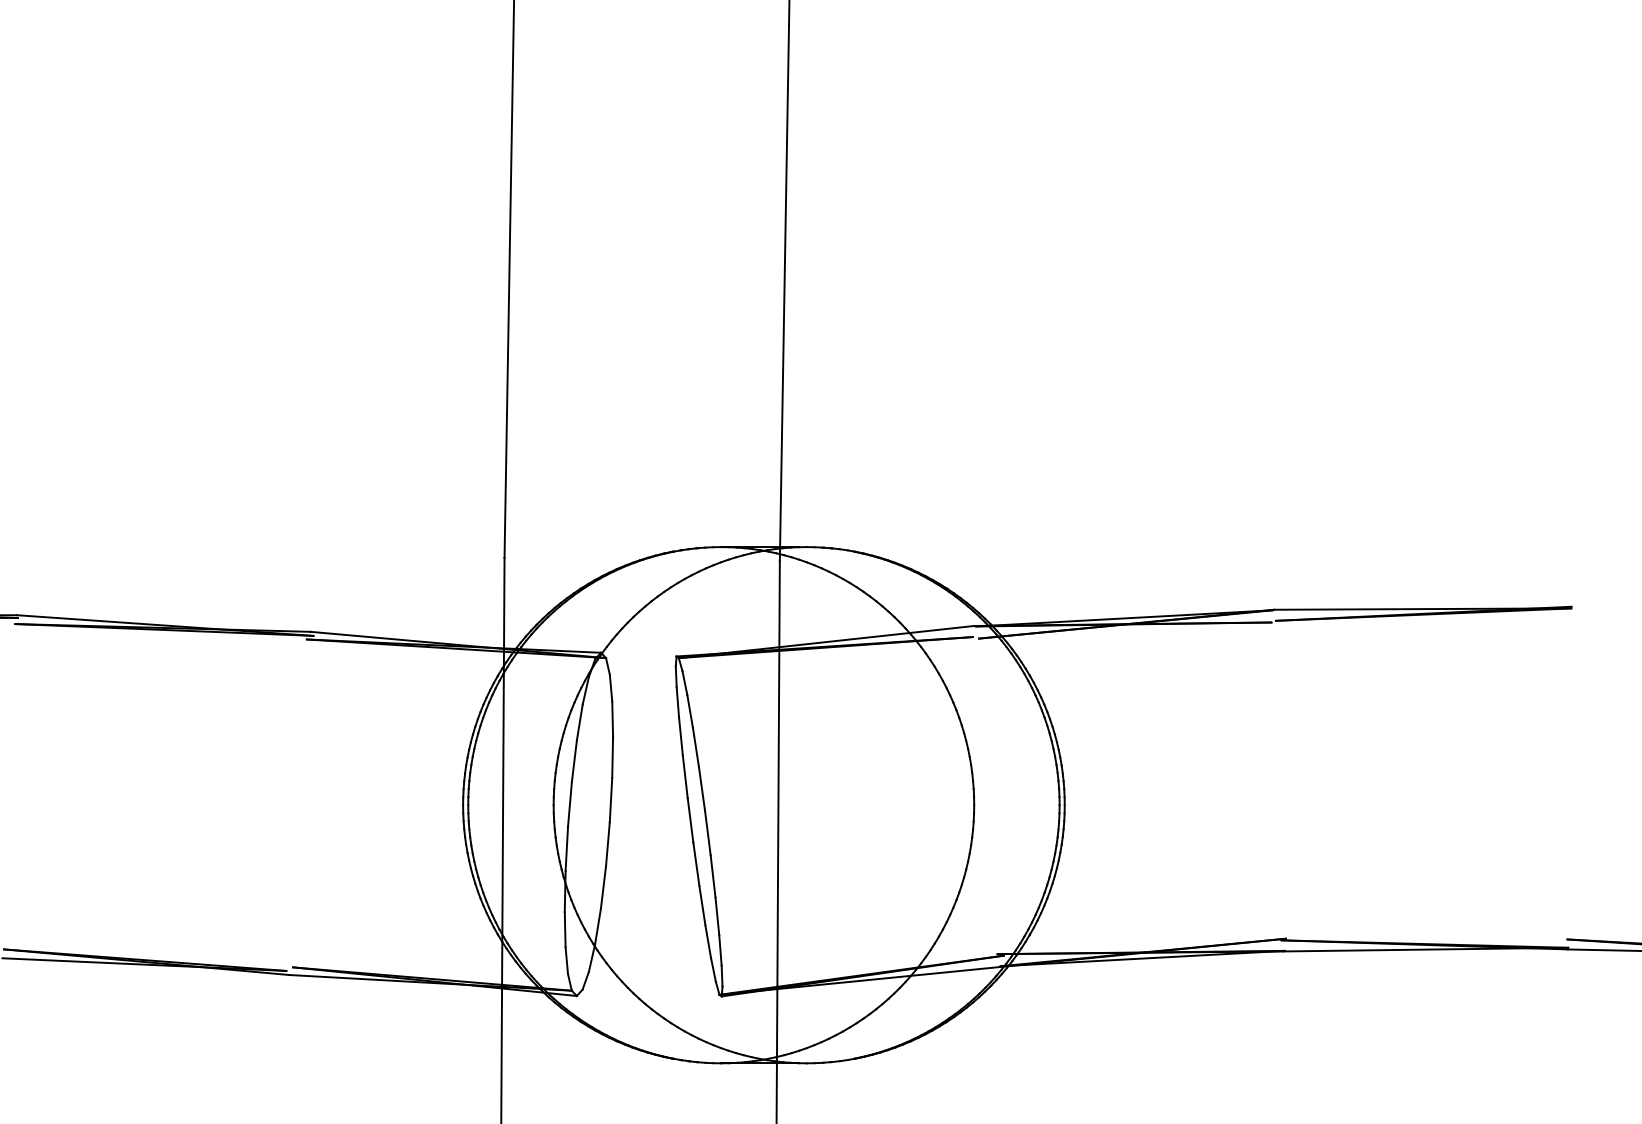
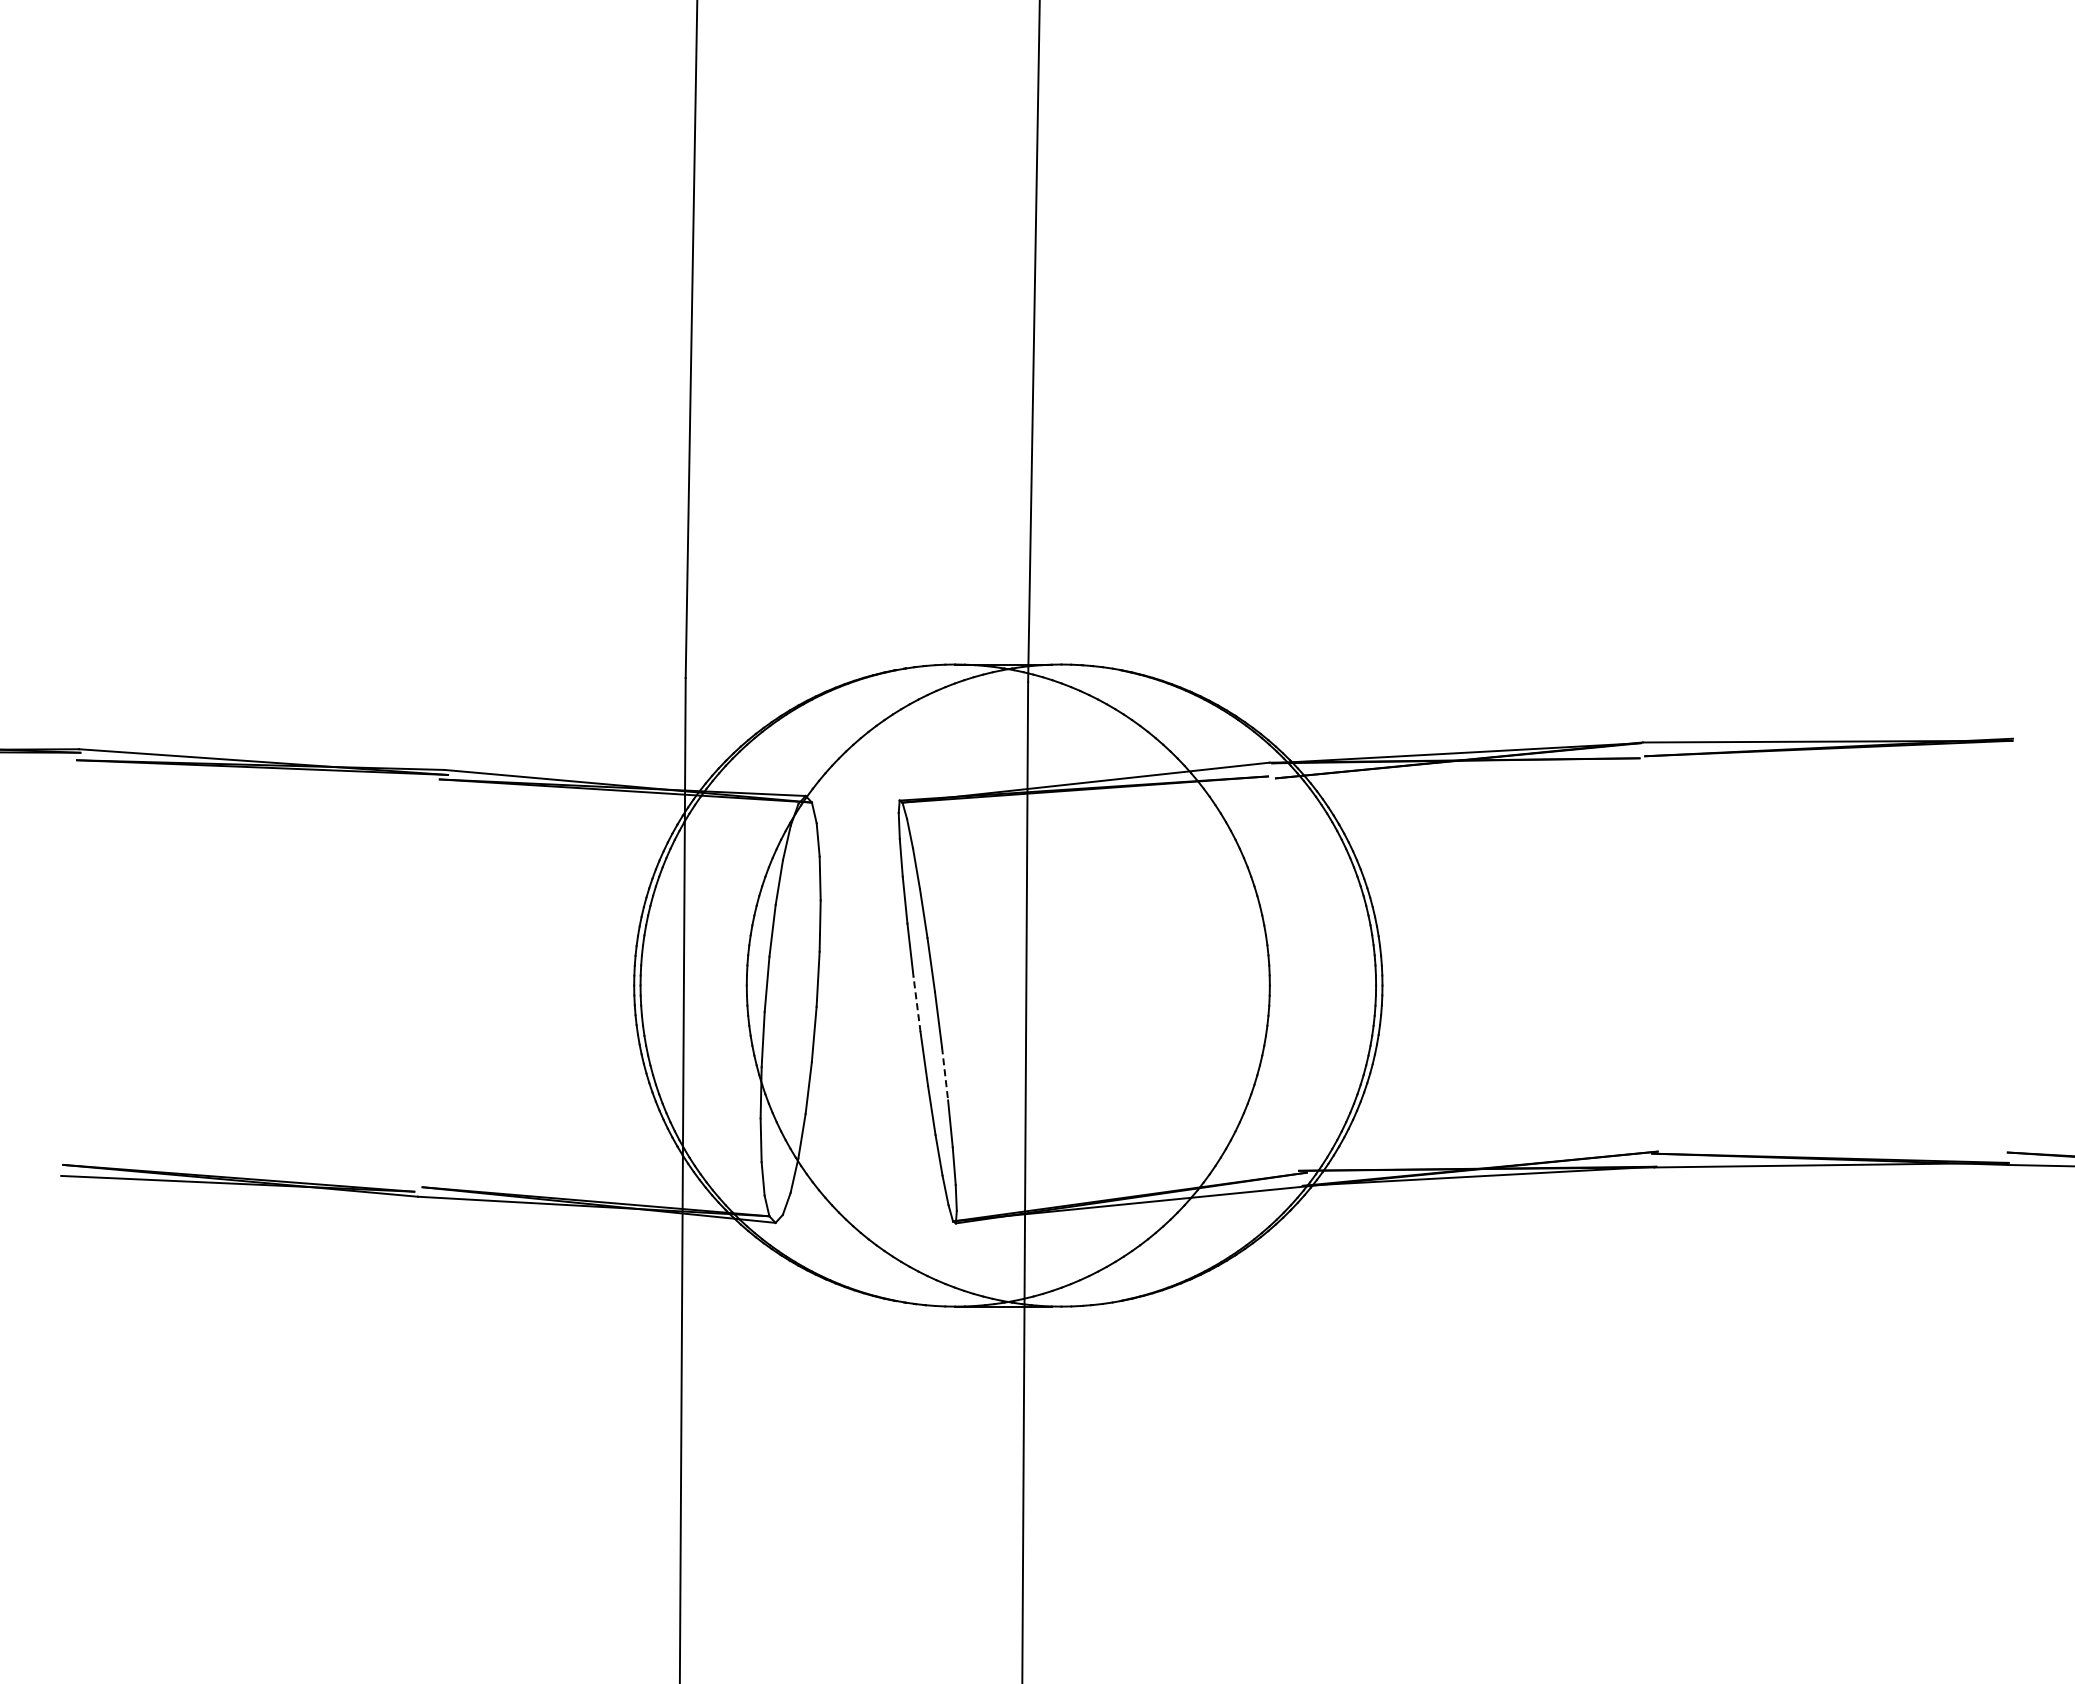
line: (690, 820) -> (917, 1004), solid -> dashed
line: (713, 875) -> (945, 1073), solid -> dashed

